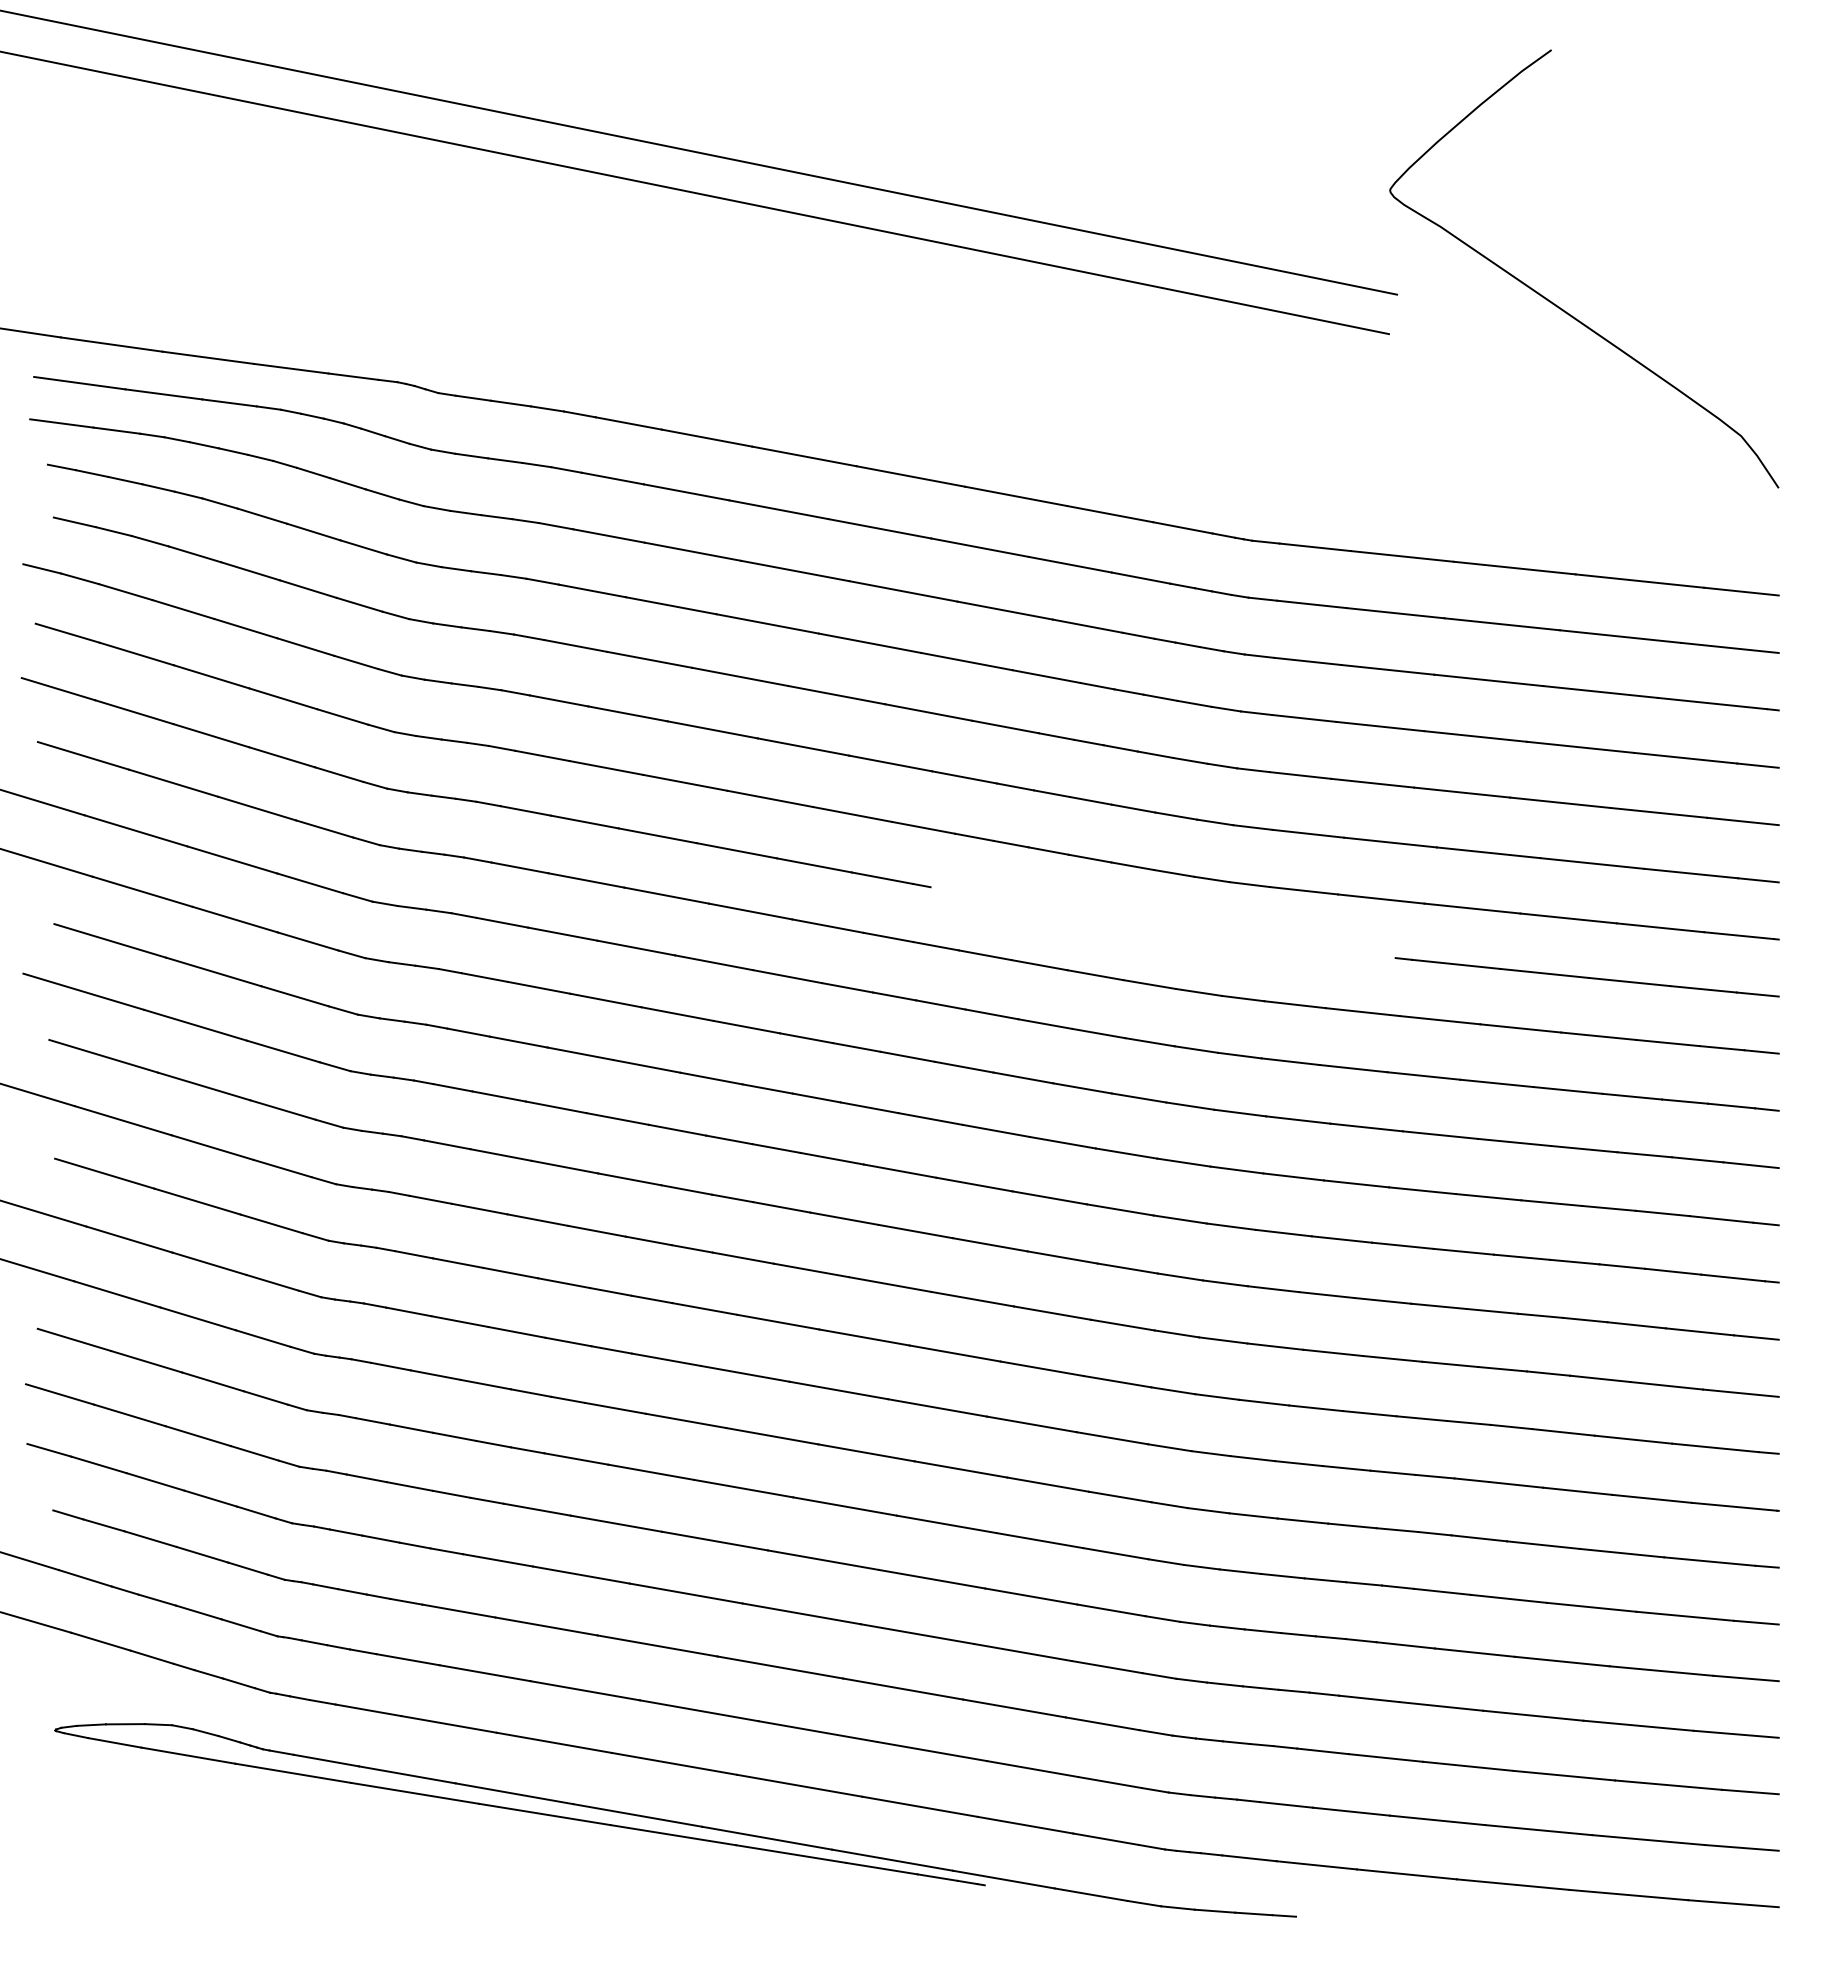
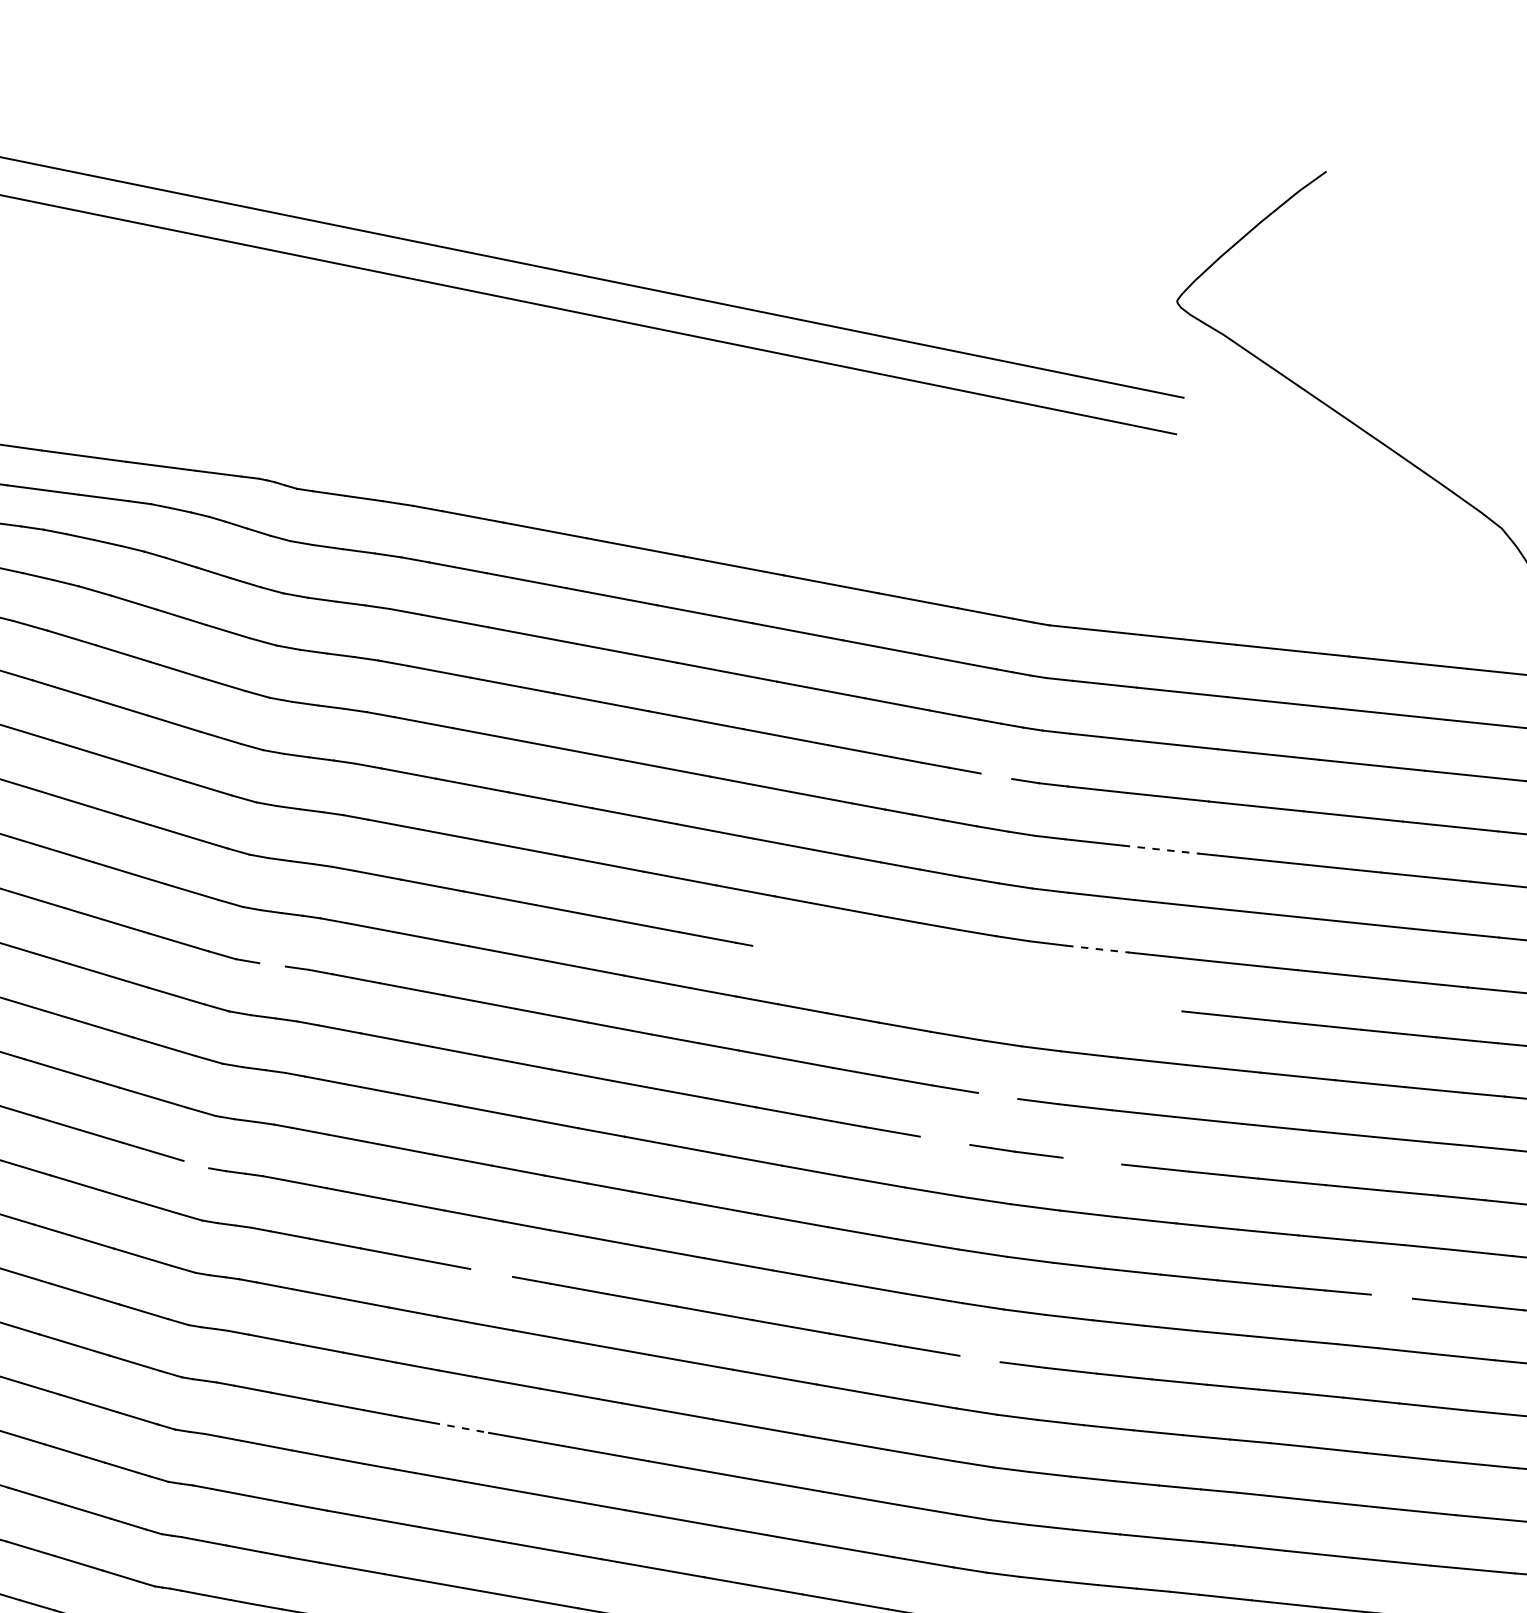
line: (1194, 703) -> (996, 775), removed
line: (1372, 783) -> (1160, 849), solid -> dashed
line: (1304, 890) -> (1098, 948), solid -> dashed
line: (411, 907) -> (272, 964), removed
line: (1196, 1049) -> (998, 1095), removed
line: (1138, 1097) -> (944, 1140), removed
line: (1298, 1119) -> (1092, 1160), removed
line: (329, 1123) -> (196, 1164), removed
line: (648, 1240) -> (491, 1272), removed
line: (1622, 1266) -> (1392, 1296), removed
line: (1176, 1333) -> (979, 1358), removed
line: (615, 1408) -> (460, 1427), solid -> dashed

